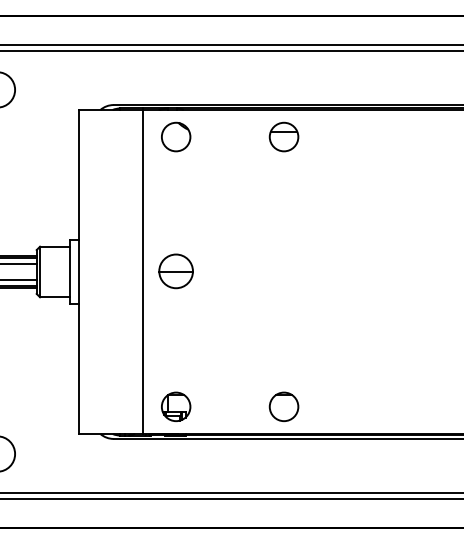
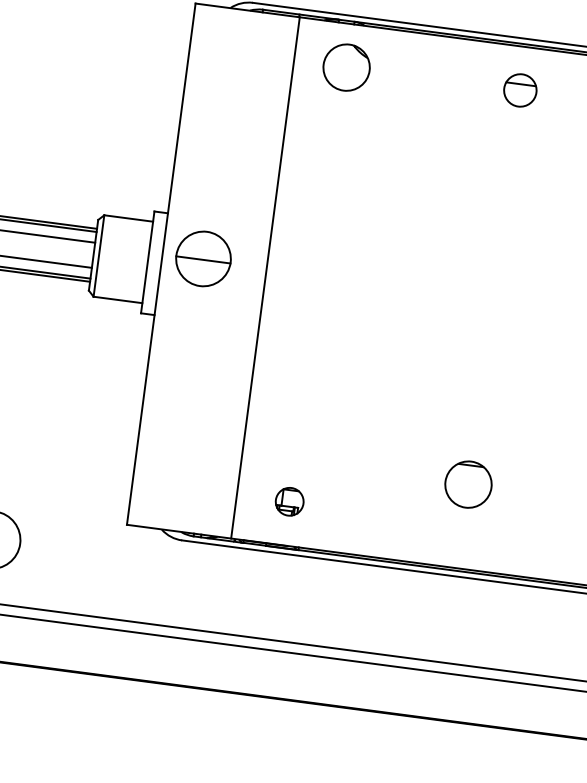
part: (283, 136) -> (519, 89), size x0.7
part: (175, 271) -> (202, 259), moved
part: (176, 406) -> (290, 501), size x0.6
part: (283, 406) -> (467, 483), moved

